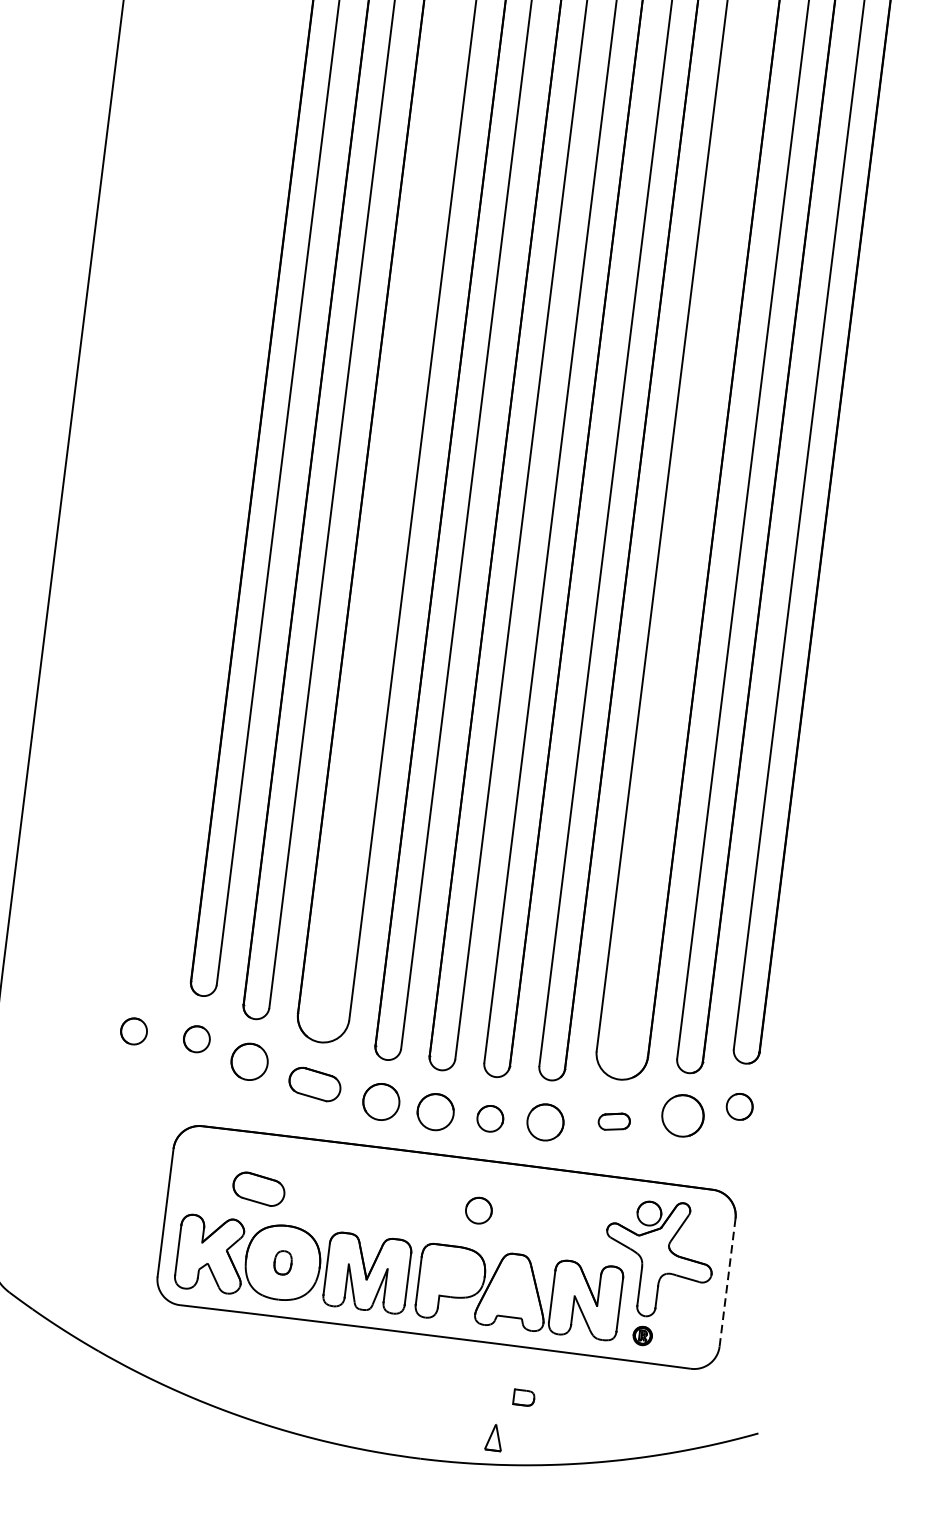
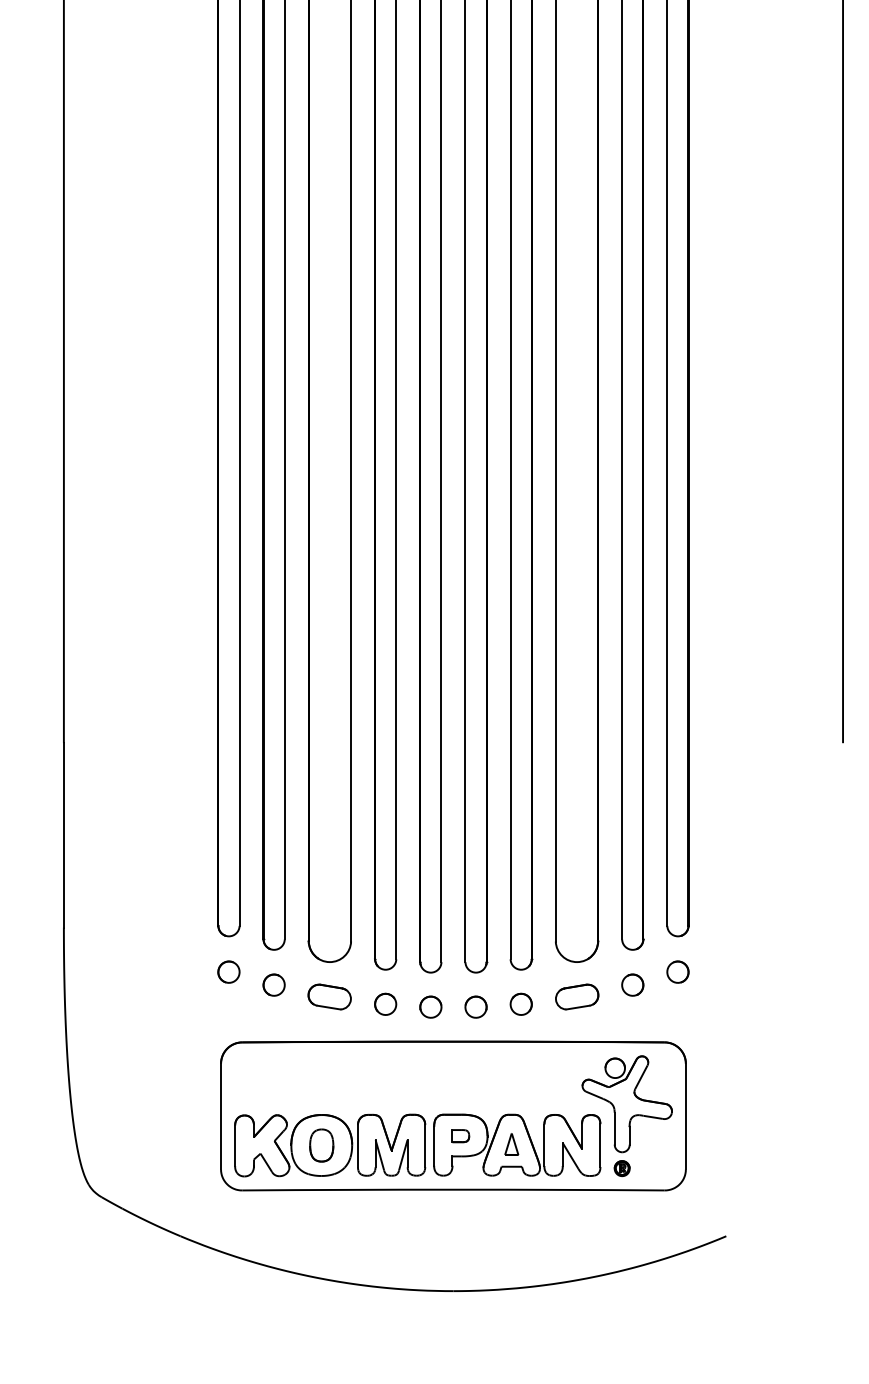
part: (133, 1030) -> (176, 971), removed
part: (248, 1060) -> (273, 984), size x0.71
part: (381, 1100) -> (385, 1003), size x0.71
part: (435, 1111) -> (430, 1006), size x0.71
part: (682, 1114) -> (632, 984), size x0.62
part: (544, 1121) -> (520, 1003), size x0.71
part: (614, 1121) -> (577, 996), size x1.67
part: (258, 1188) -> (294, 1087), removed
part: (478, 1209) -> (475, 1082), removed
part: (282, 1262) -> (321, 1145), size x1.67
line: (727, 1282) -> (685, 1116), dashed -> solid
part: (523, 1398) -> (460, 1136), moved
part: (494, 1437) -> (511, 1144), moved

